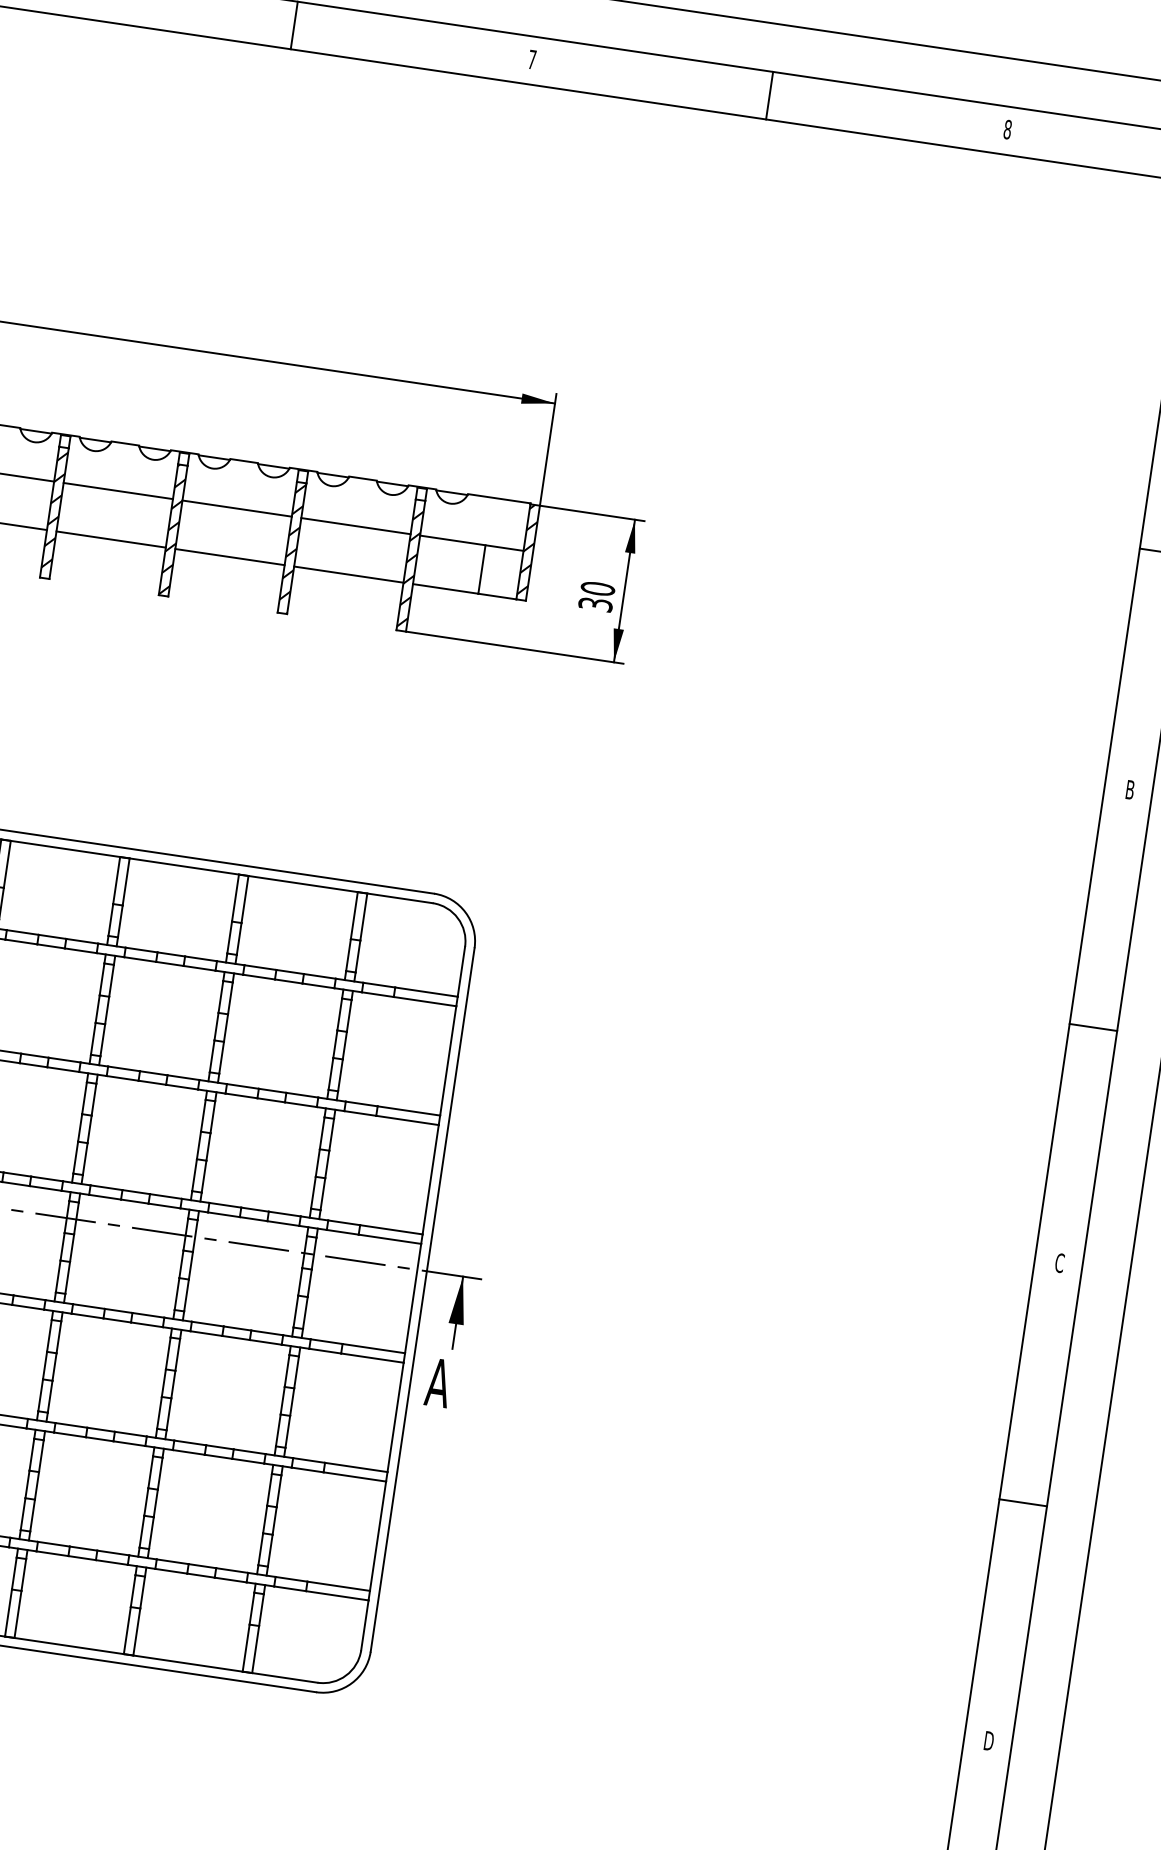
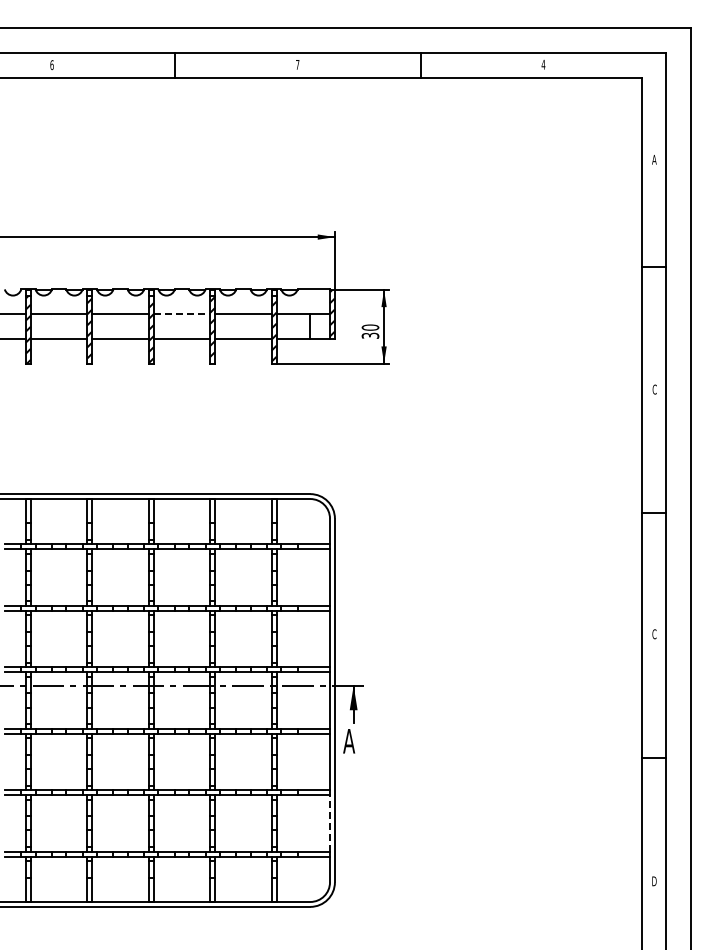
text: (1007, 129) -> (543, 64), 8 -> 4
line: (238, 509) -> (182, 314), solid -> dashed
text: (1129, 789) -> (654, 389), B -> C
line: (379, 1534) -> (330, 822), solid -> dashed

